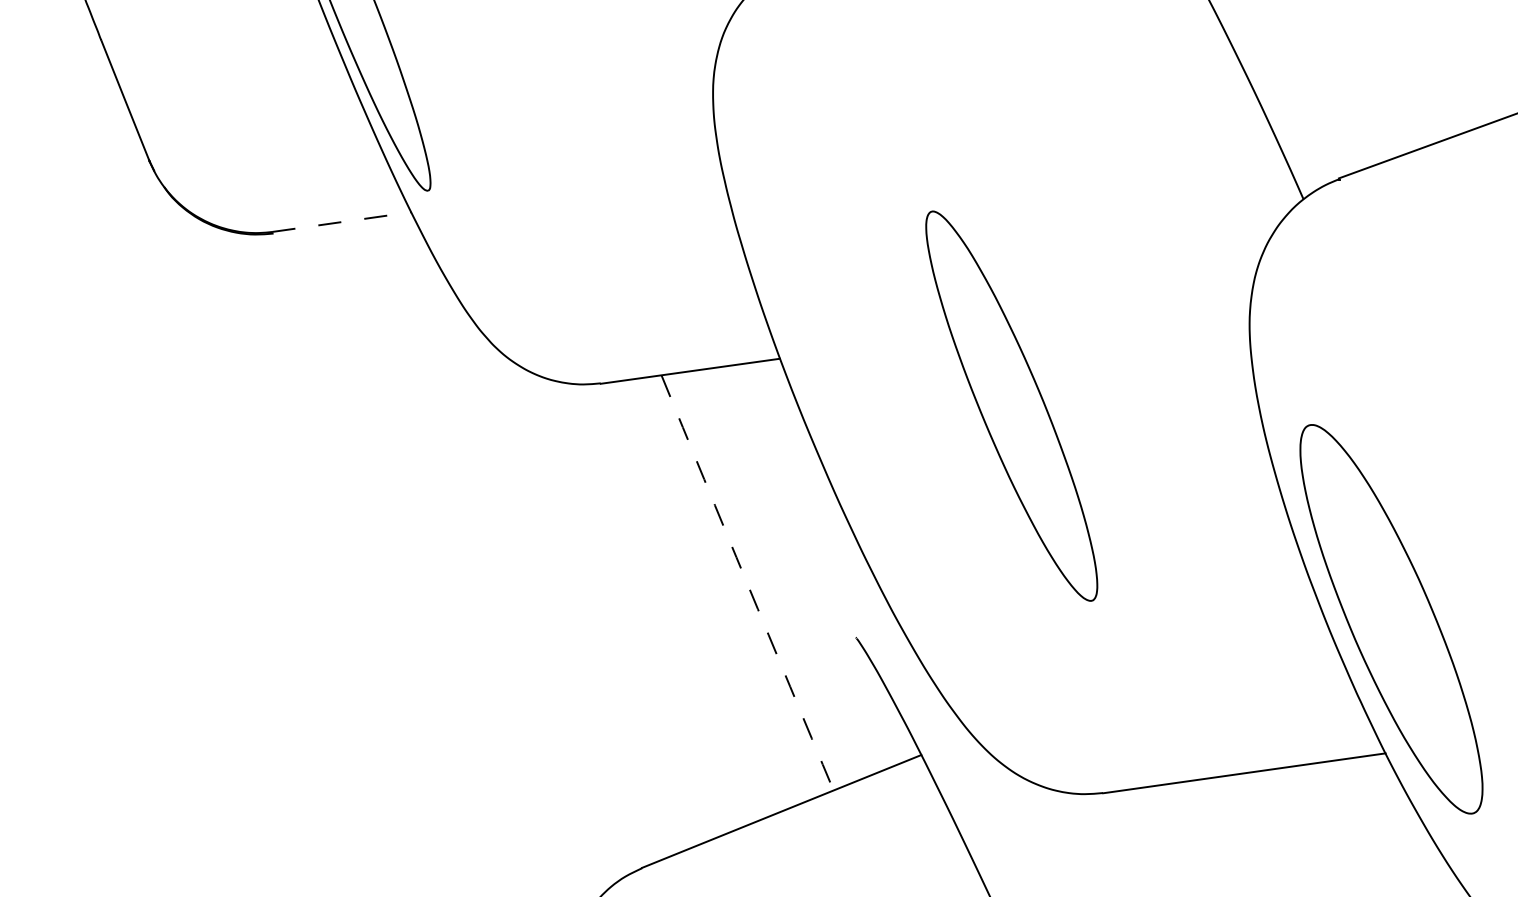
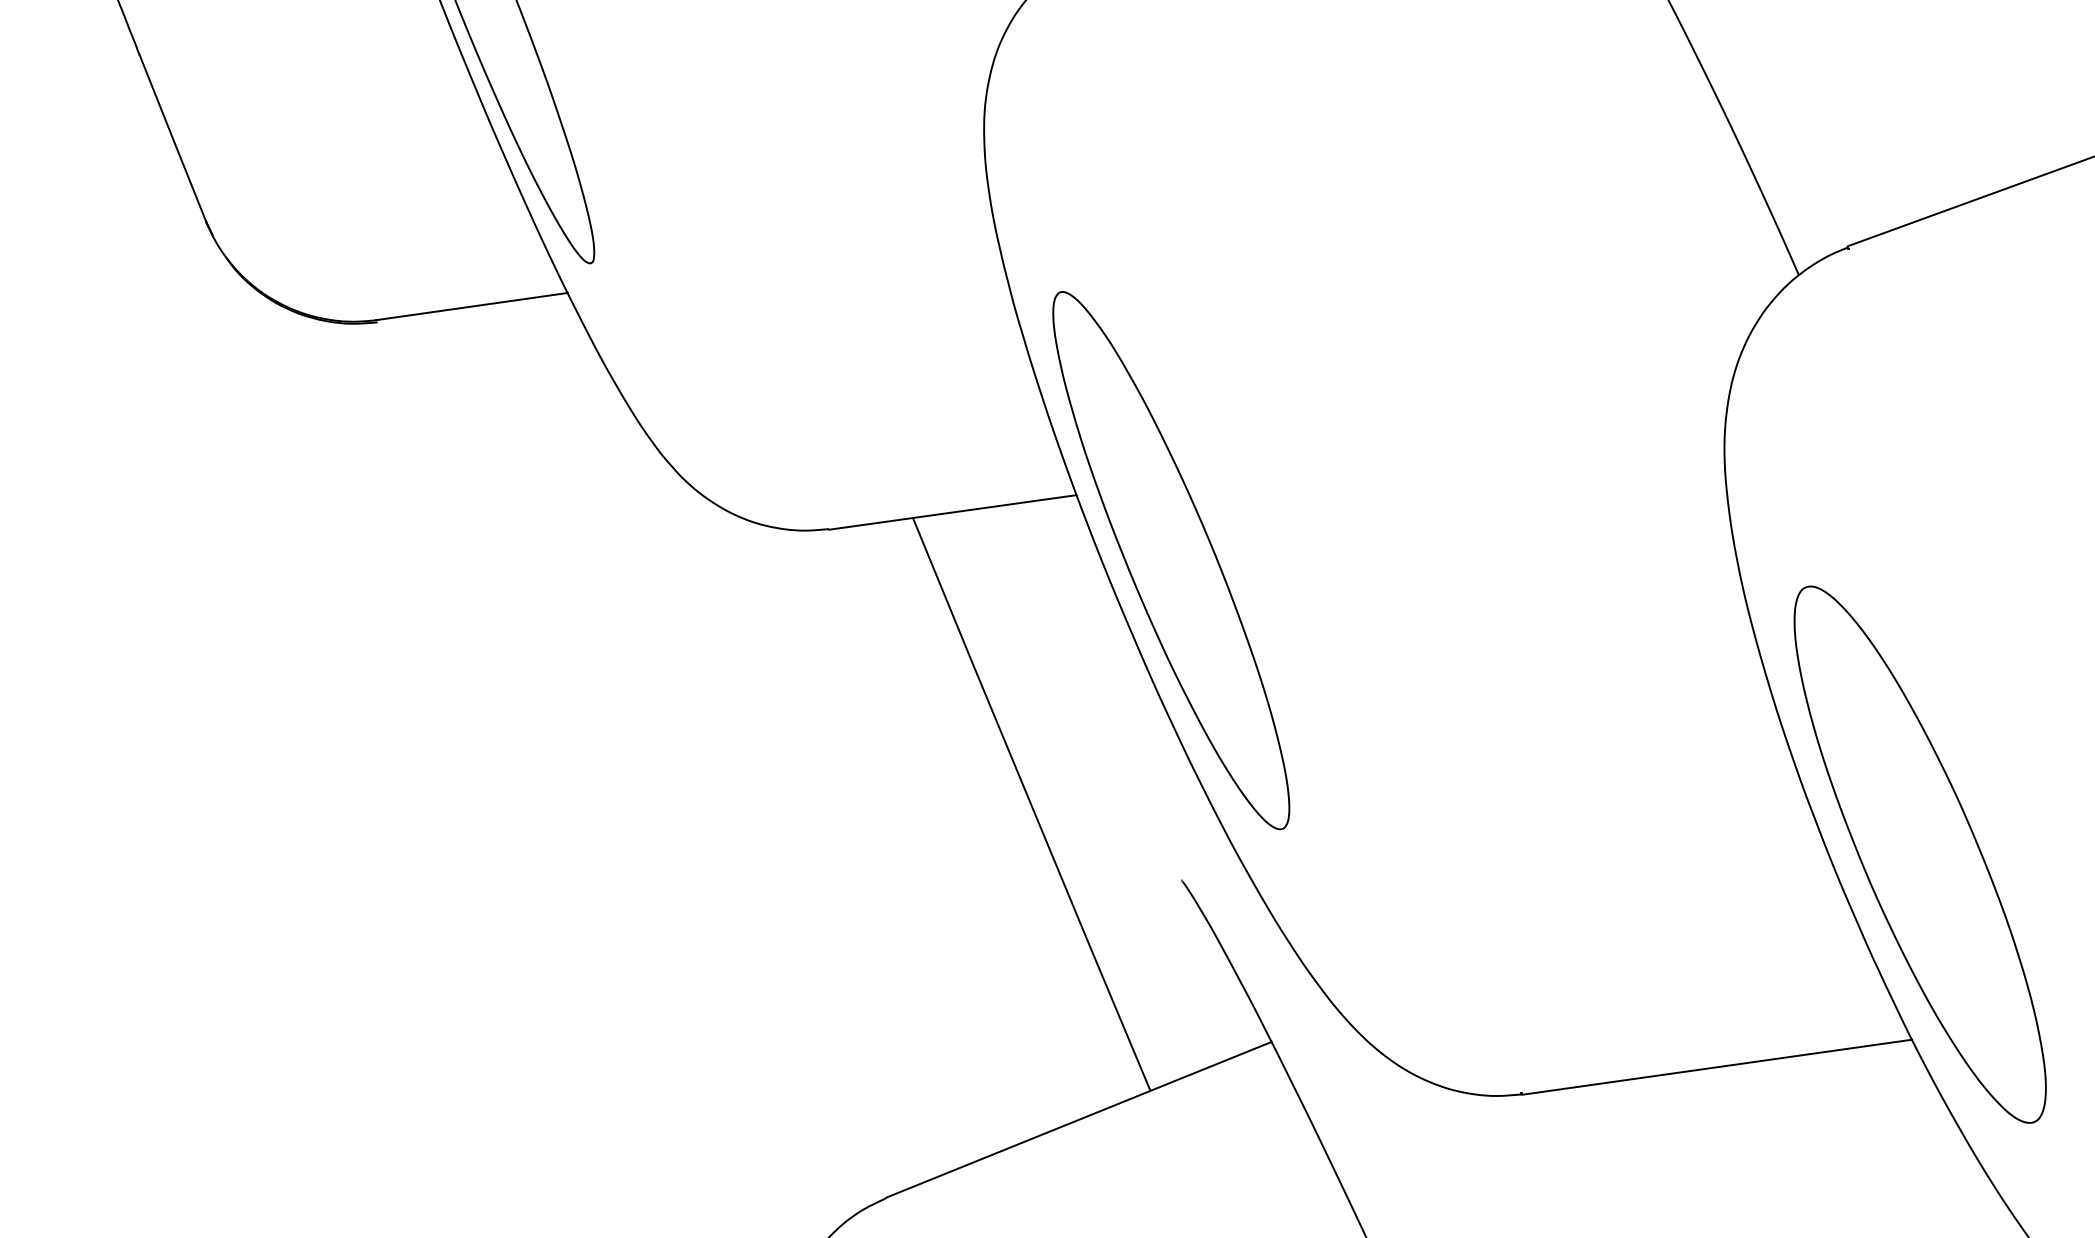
line: (341, 222) -> (471, 306), dashed -> solid
part: (1011, 406) -> (1171, 560), moved
arc: (747, 582) -> (1031, 804), dashed -> solid

